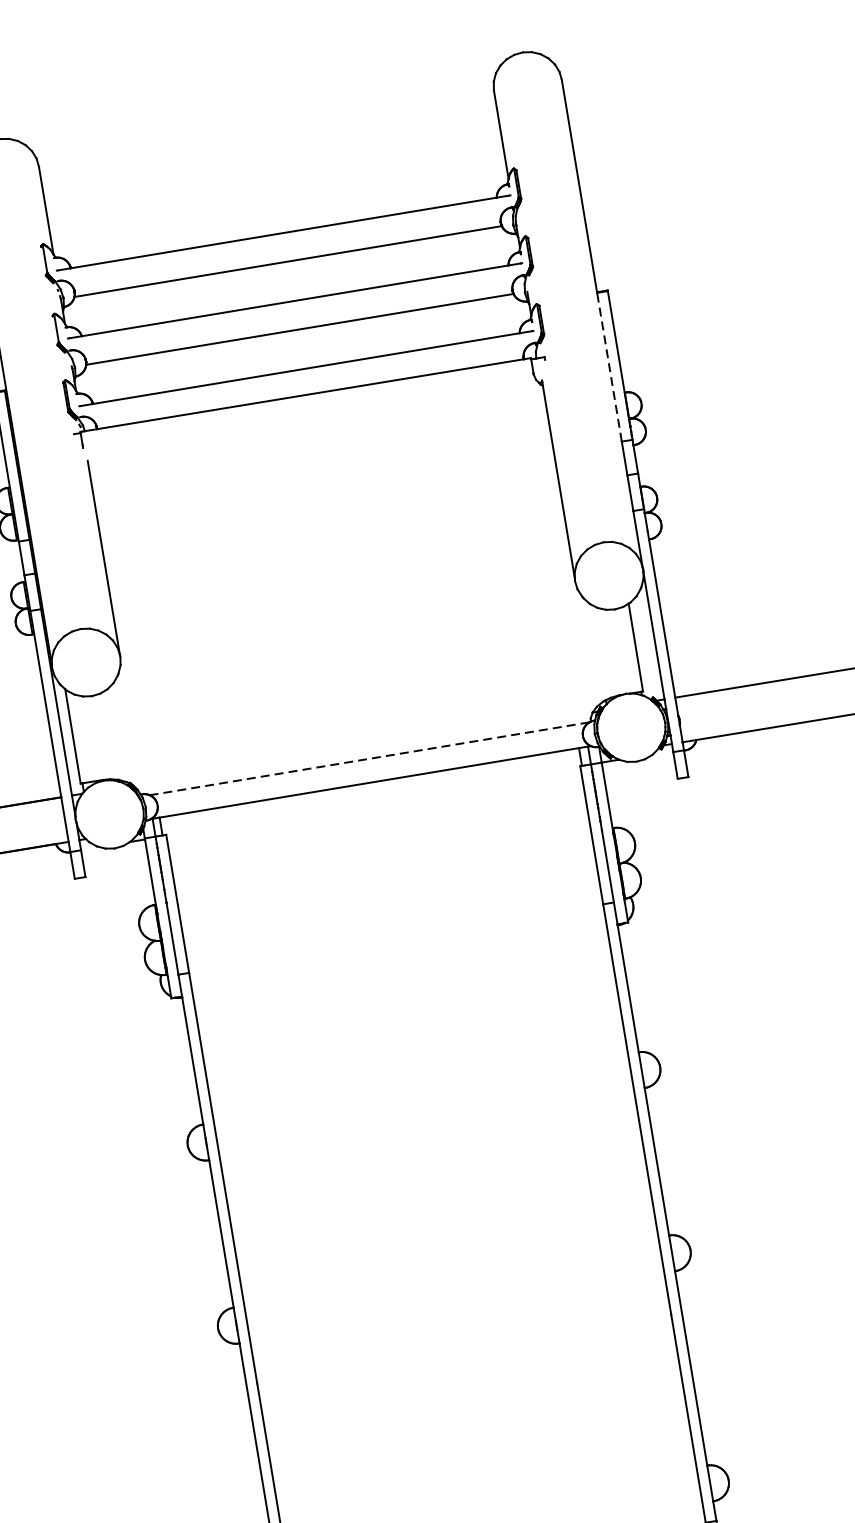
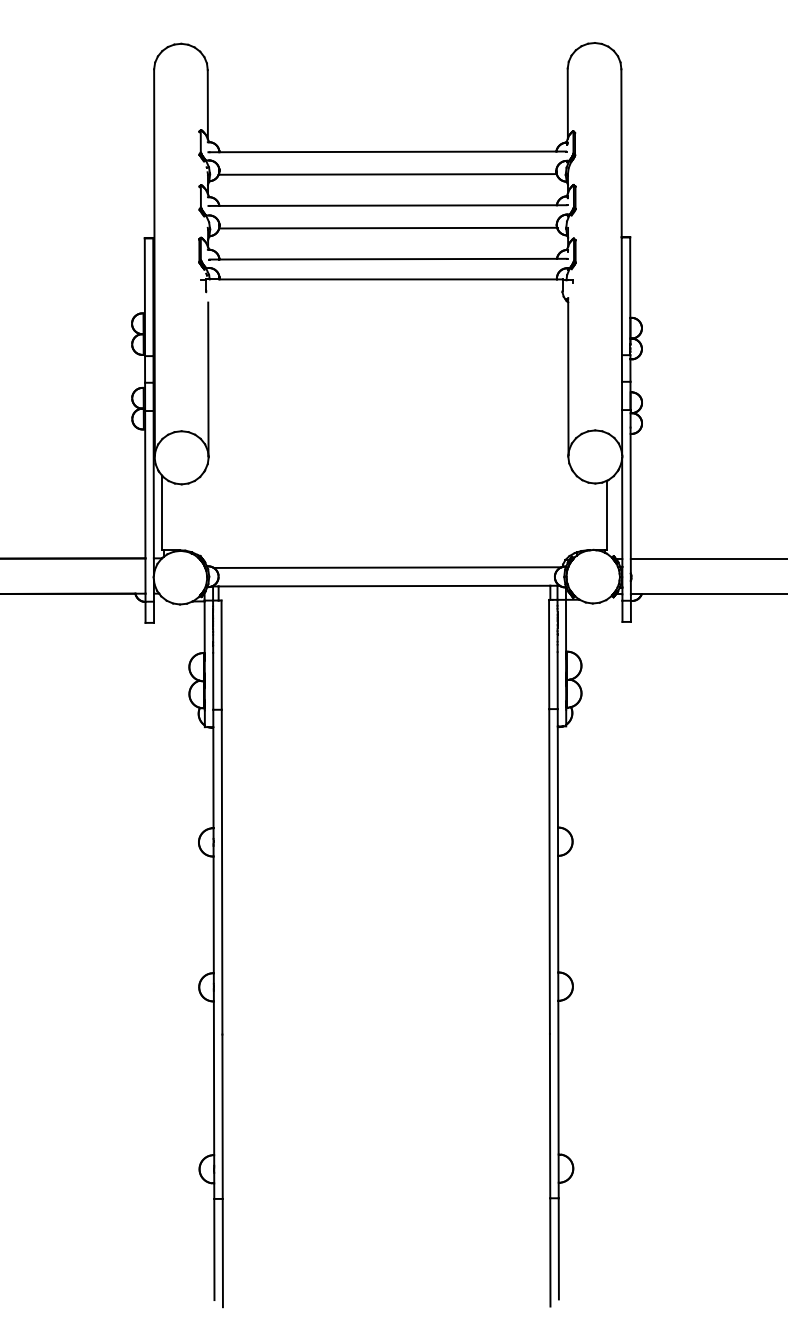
line: (609, 367) -> (621, 296), dashed -> solid
line: (369, 758) -> (387, 567), dashed -> solid

